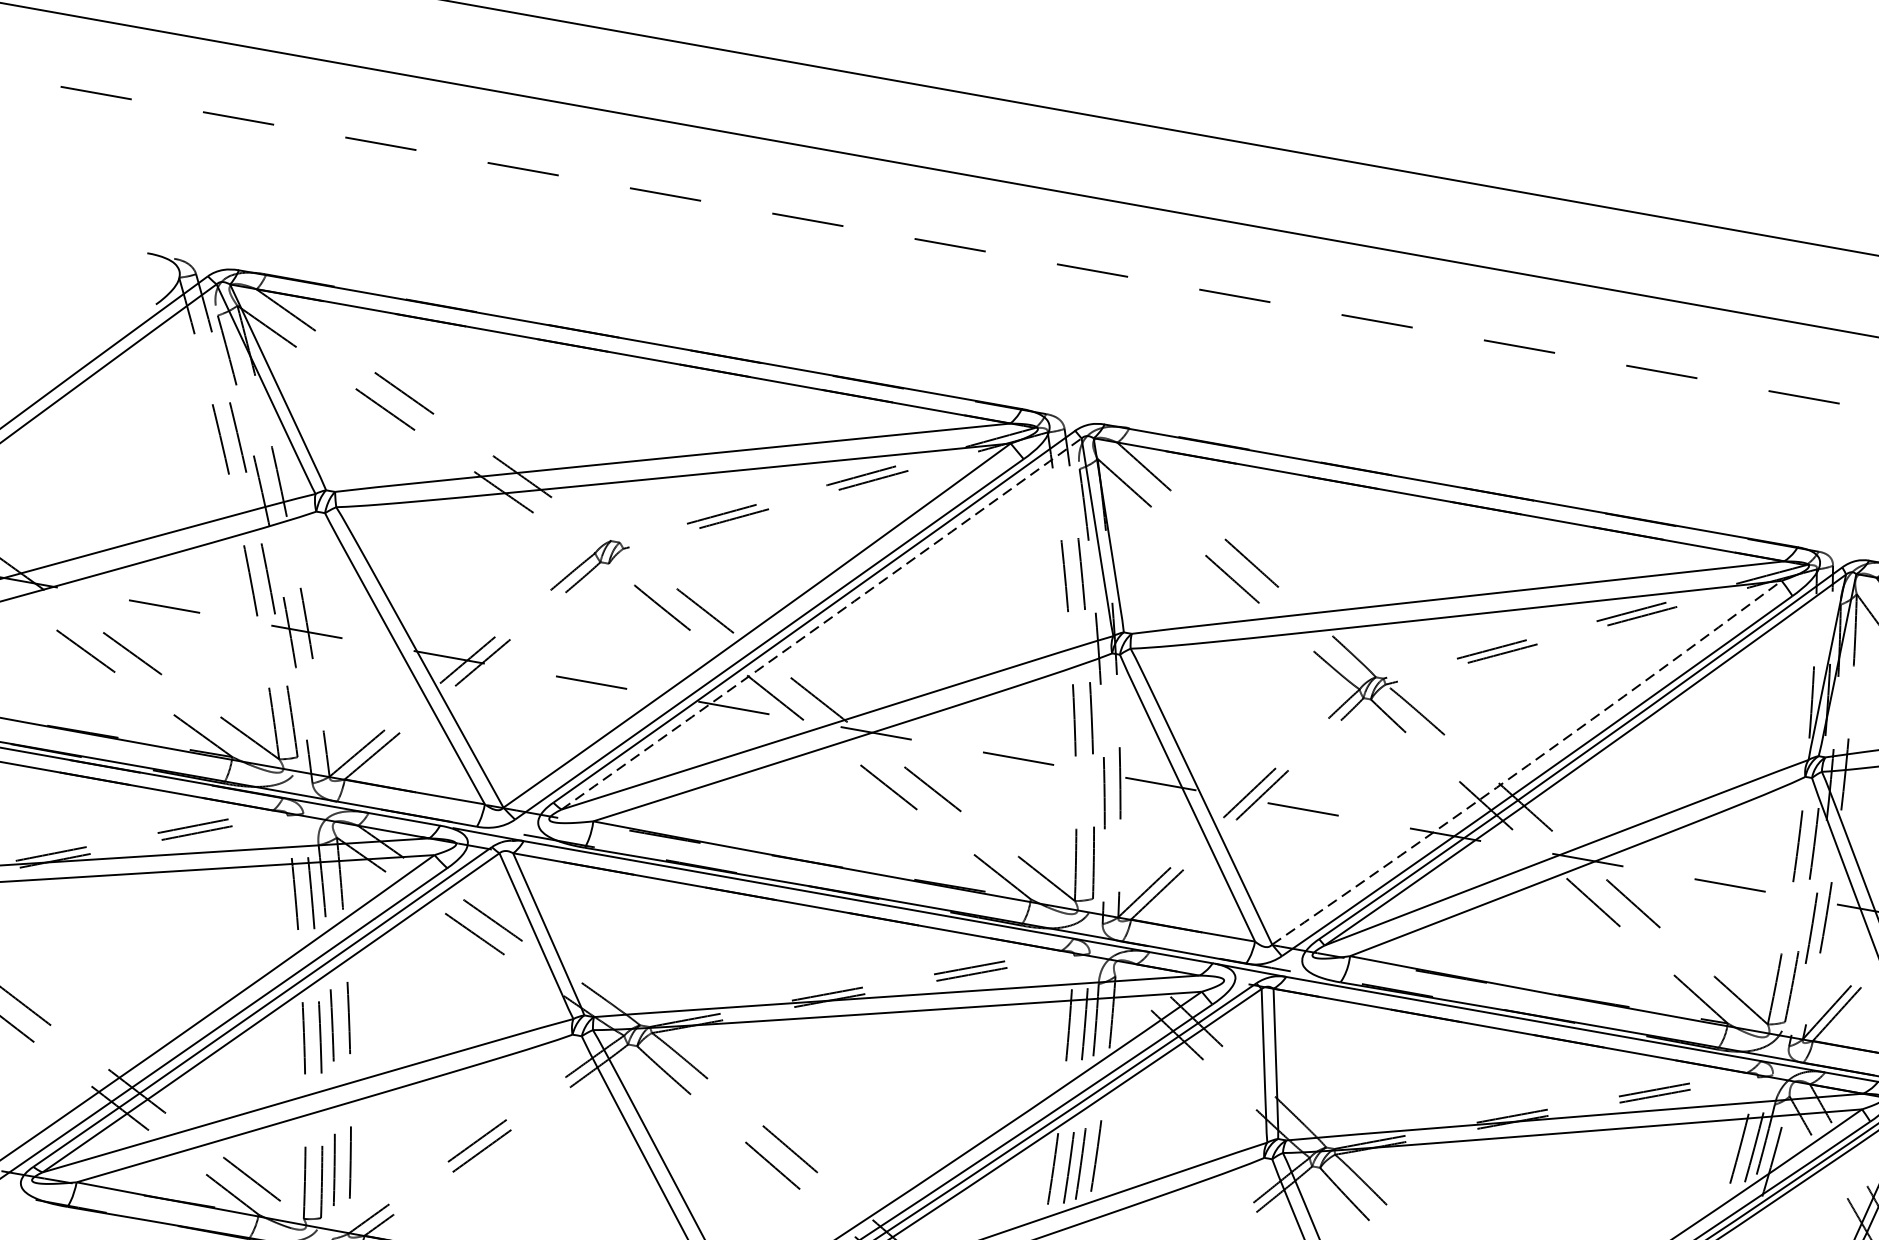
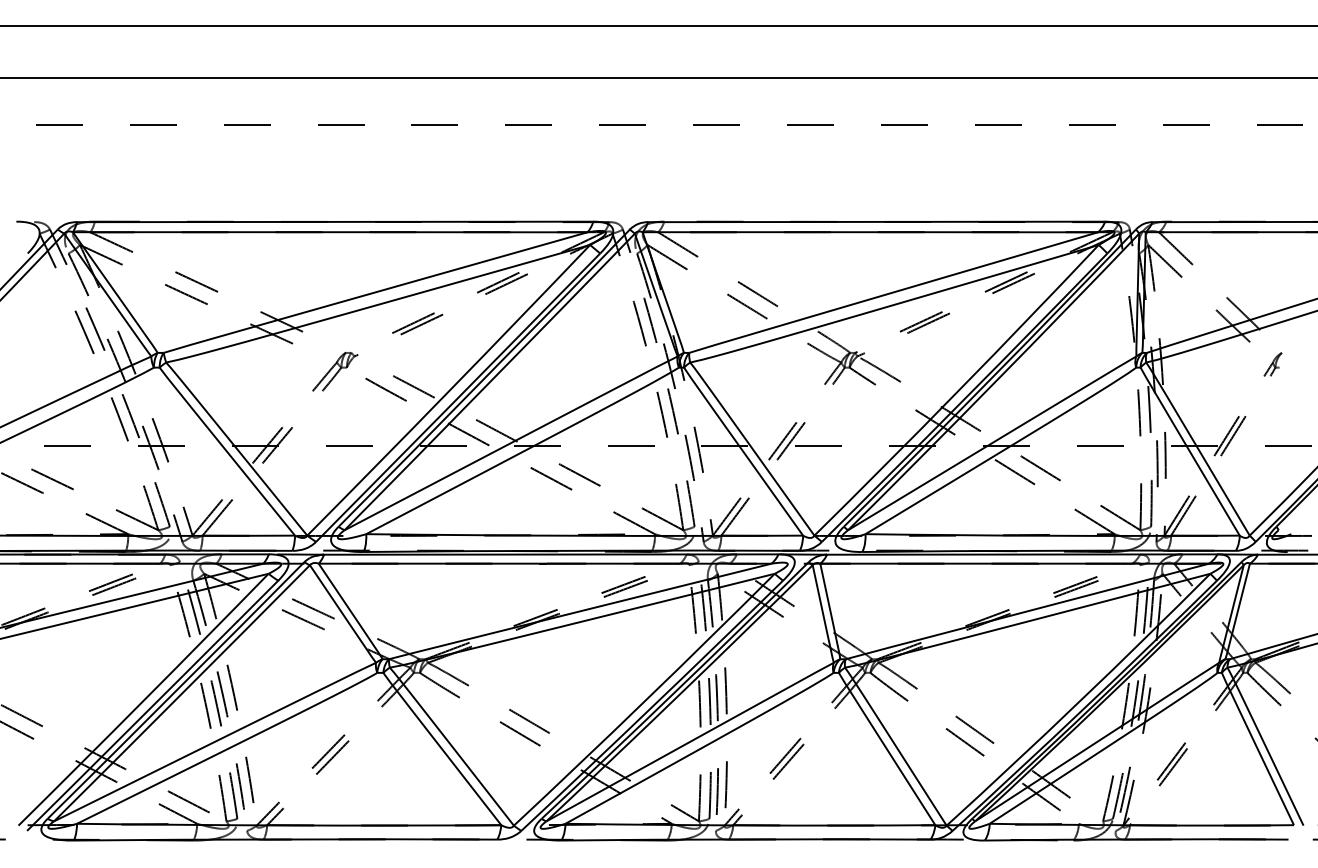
arc: (822, 625) -> (490, 382), dashed -> solid
arc: (1528, 764) -> (957, 391), dashed -> solid

